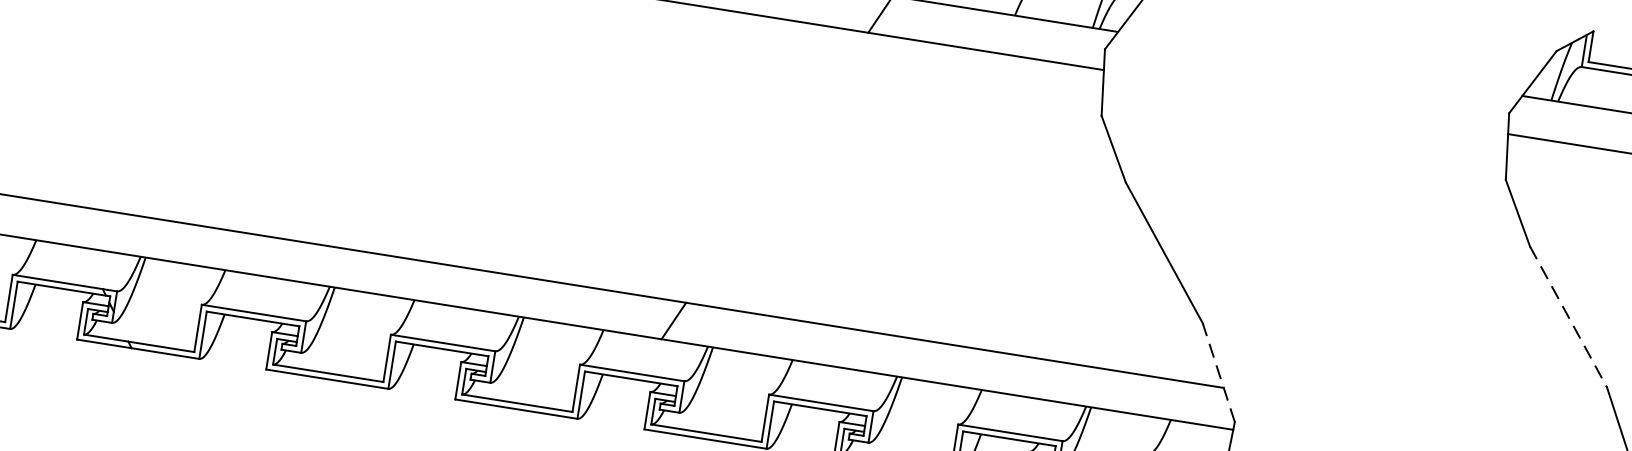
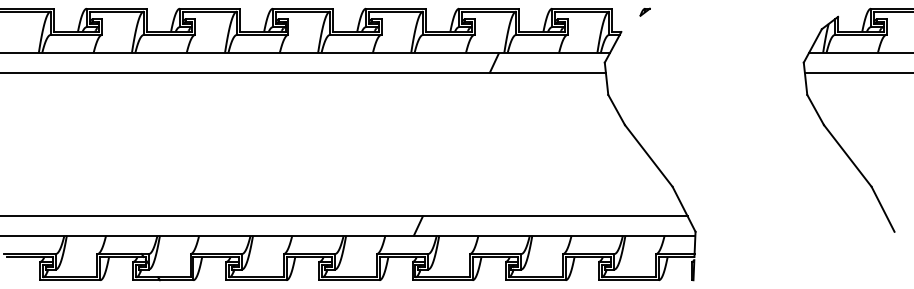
line: (1569, 318) -> (848, 156), dashed -> solid
line: (1217, 370) -> (683, 208), dashed -> solid

